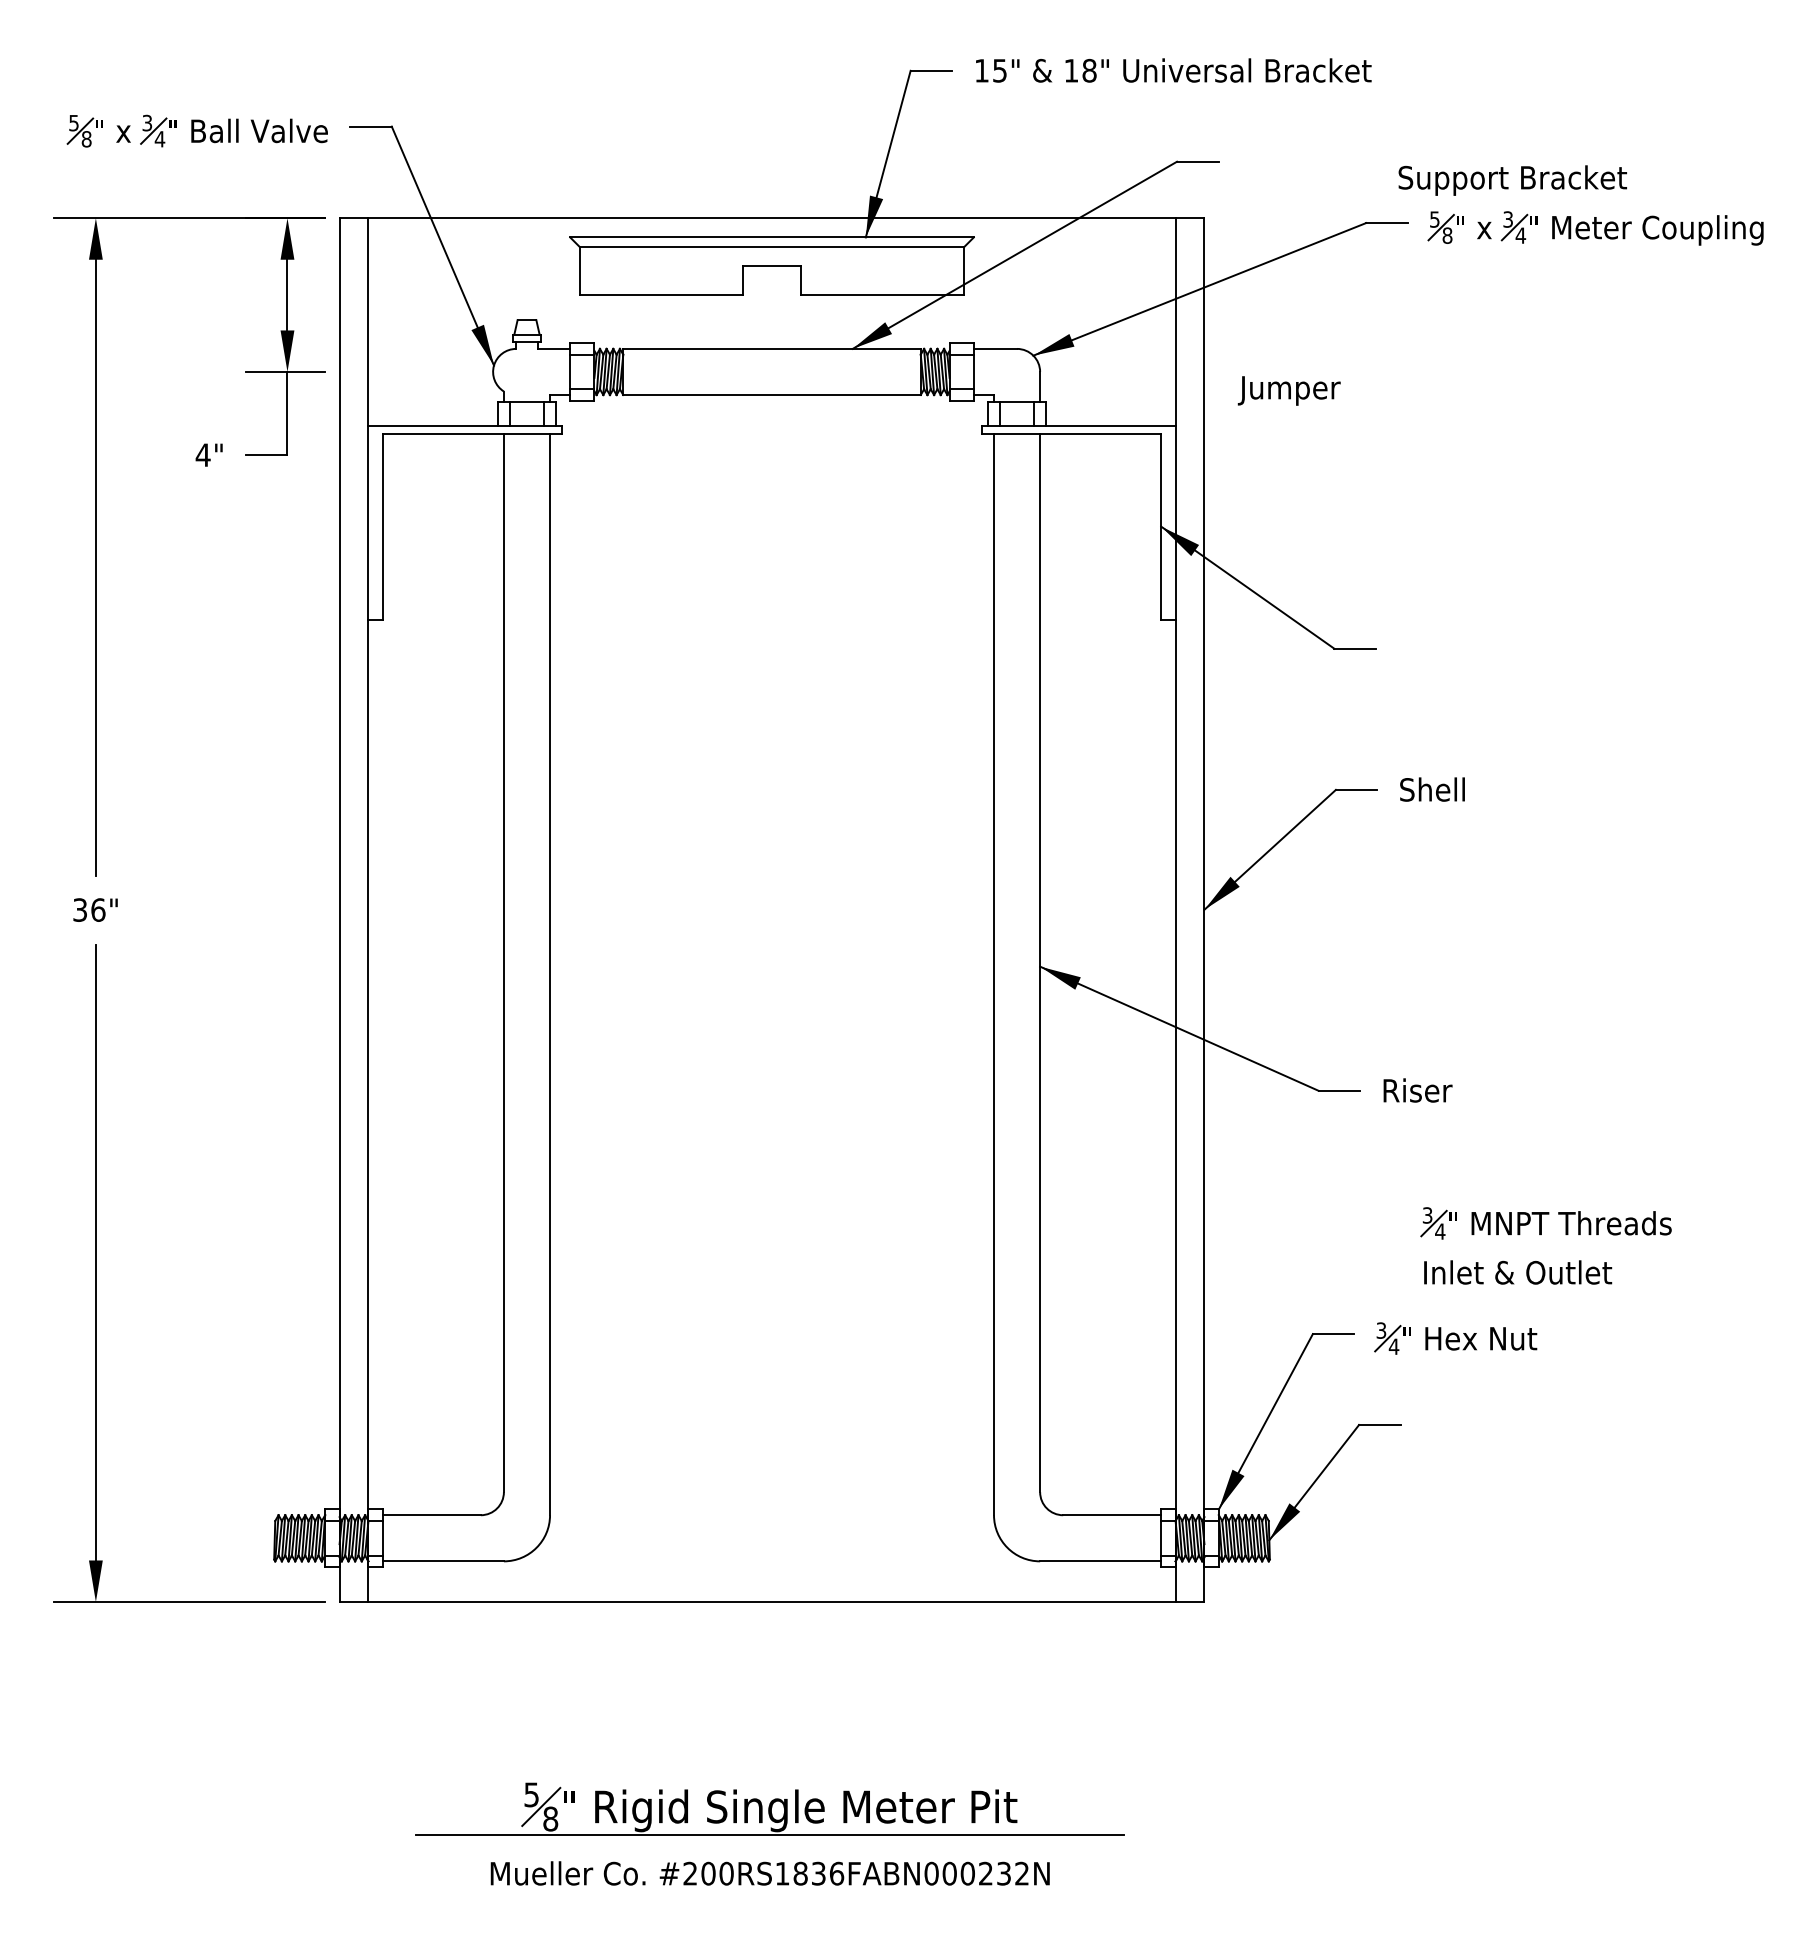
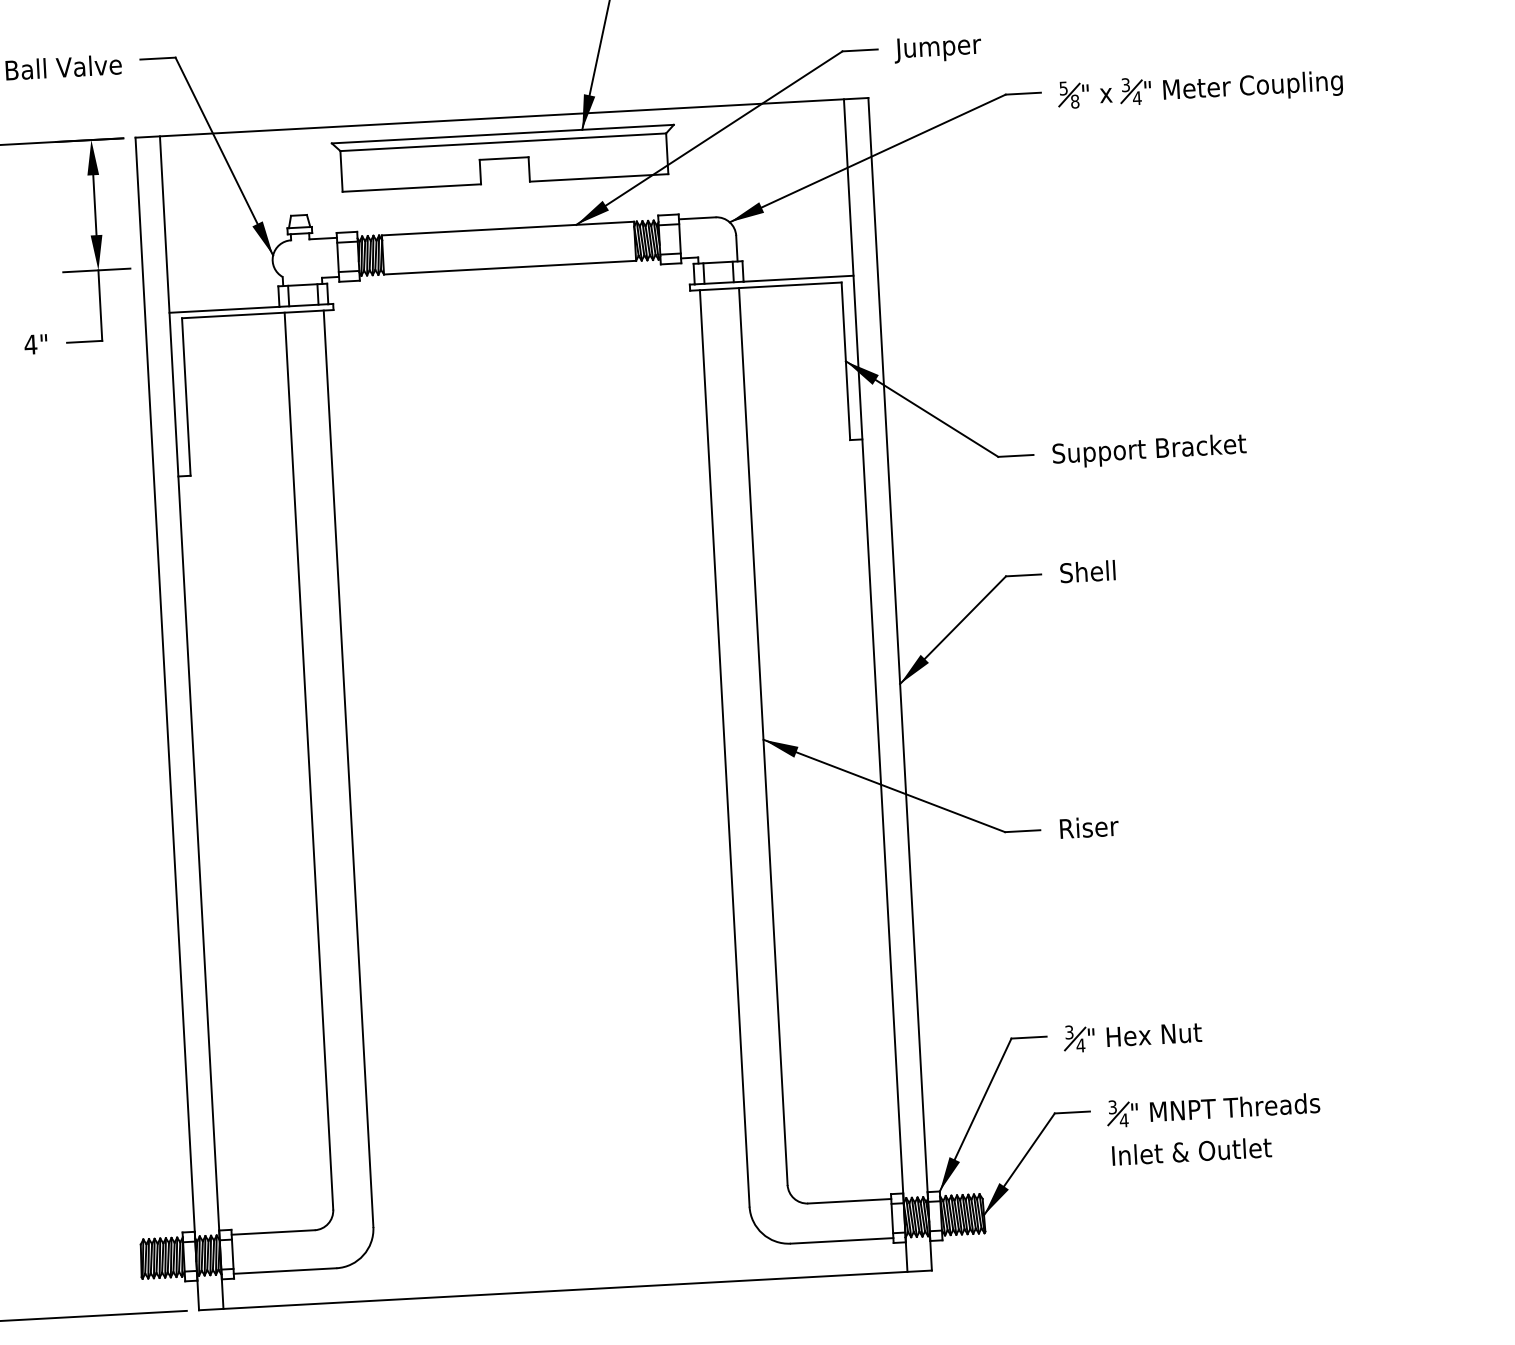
text: (1512, 180) -> (1149, 450), moved
text: (1288, 390) -> (937, 48), moved
part: (1540, 1235) -> (1209, 1119), moved

